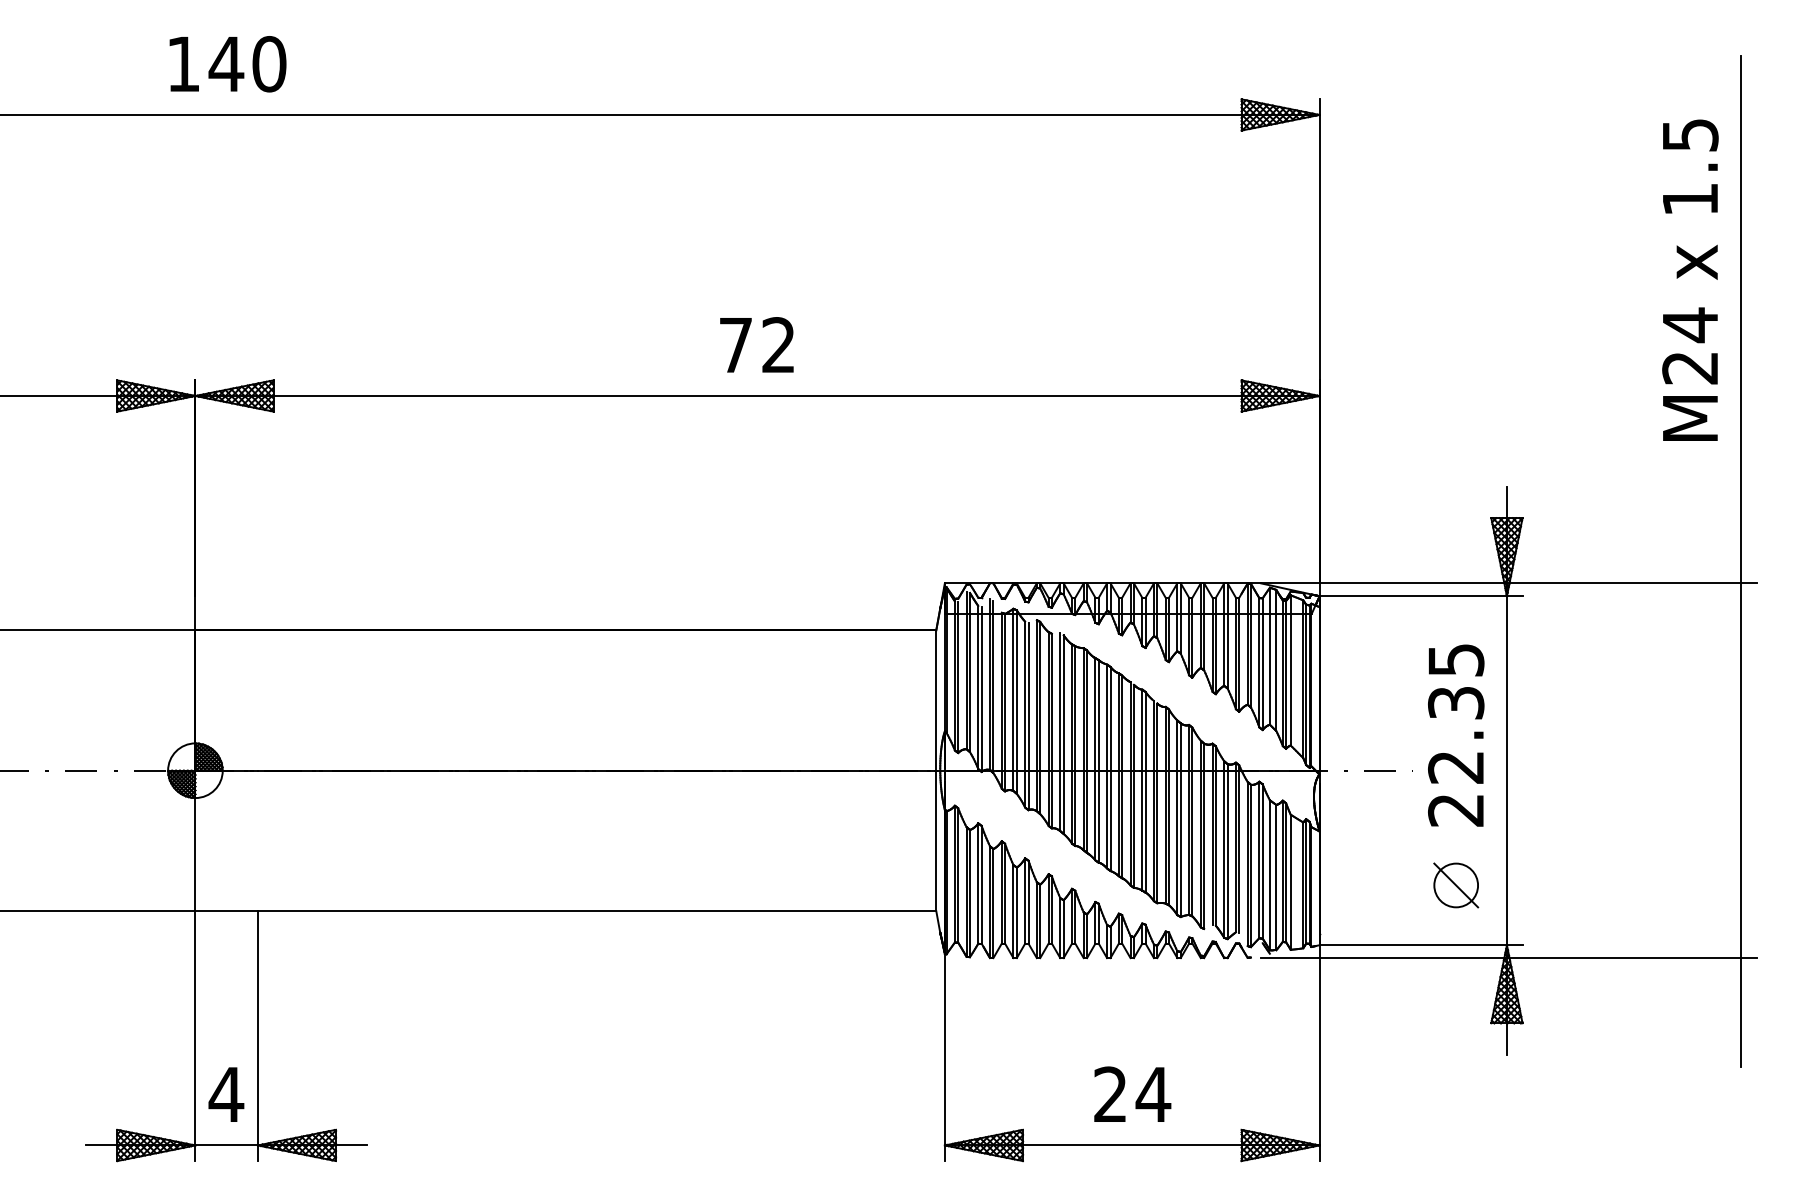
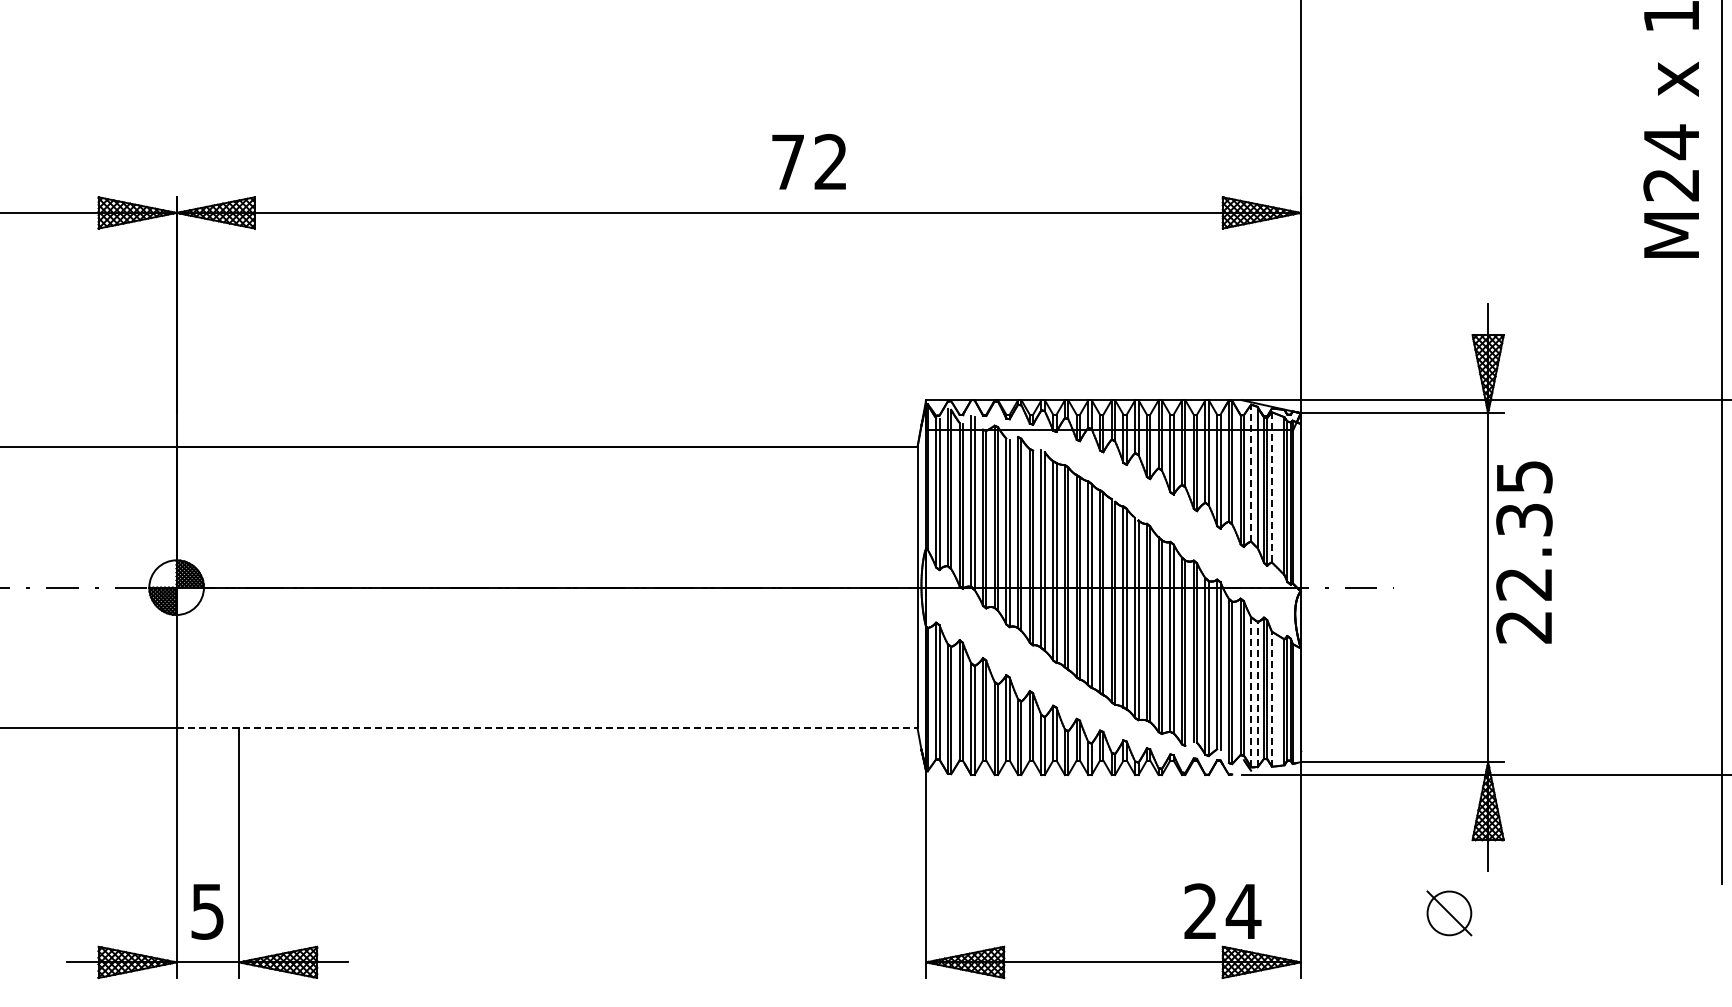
text: (756, 344) -> (808, 161), moved
line: (1269, 656) -> (1250, 473), solid -> dashed
line: (1290, 669) -> (1271, 486), solid -> dashed
text: (1456, 735) -> (1524, 552), moved
line: (1269, 874) -> (1250, 691), solid -> dashed
line: (1276, 877) -> (1257, 694), solid -> dashed
line: (1290, 882) -> (1271, 699), solid -> dashed
part: (1456, 885) -> (1449, 913), moved
line: (566, 911) -> (547, 728), solid -> dashed
text: (1132, 1093) -> (1222, 910), moved
text: (226, 1094) -> (207, 911), 4 -> 5

